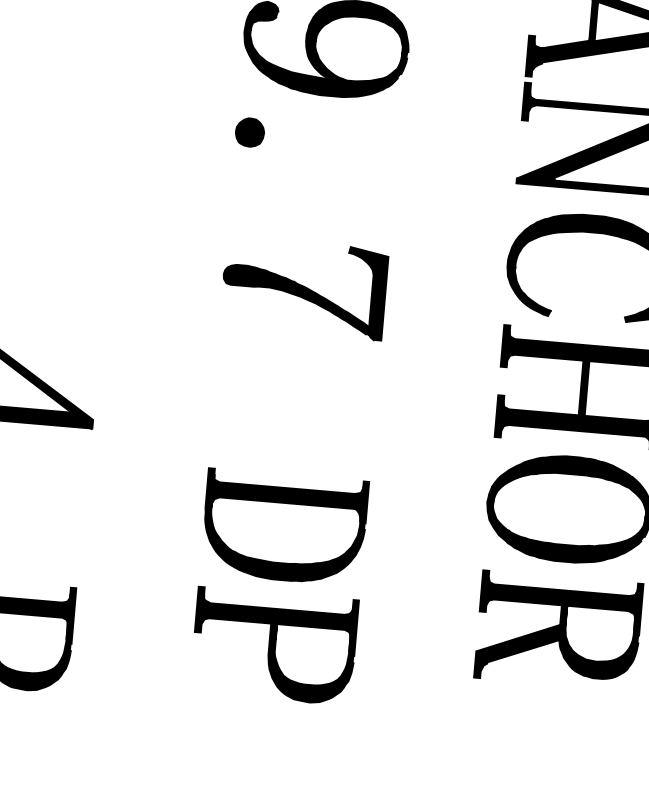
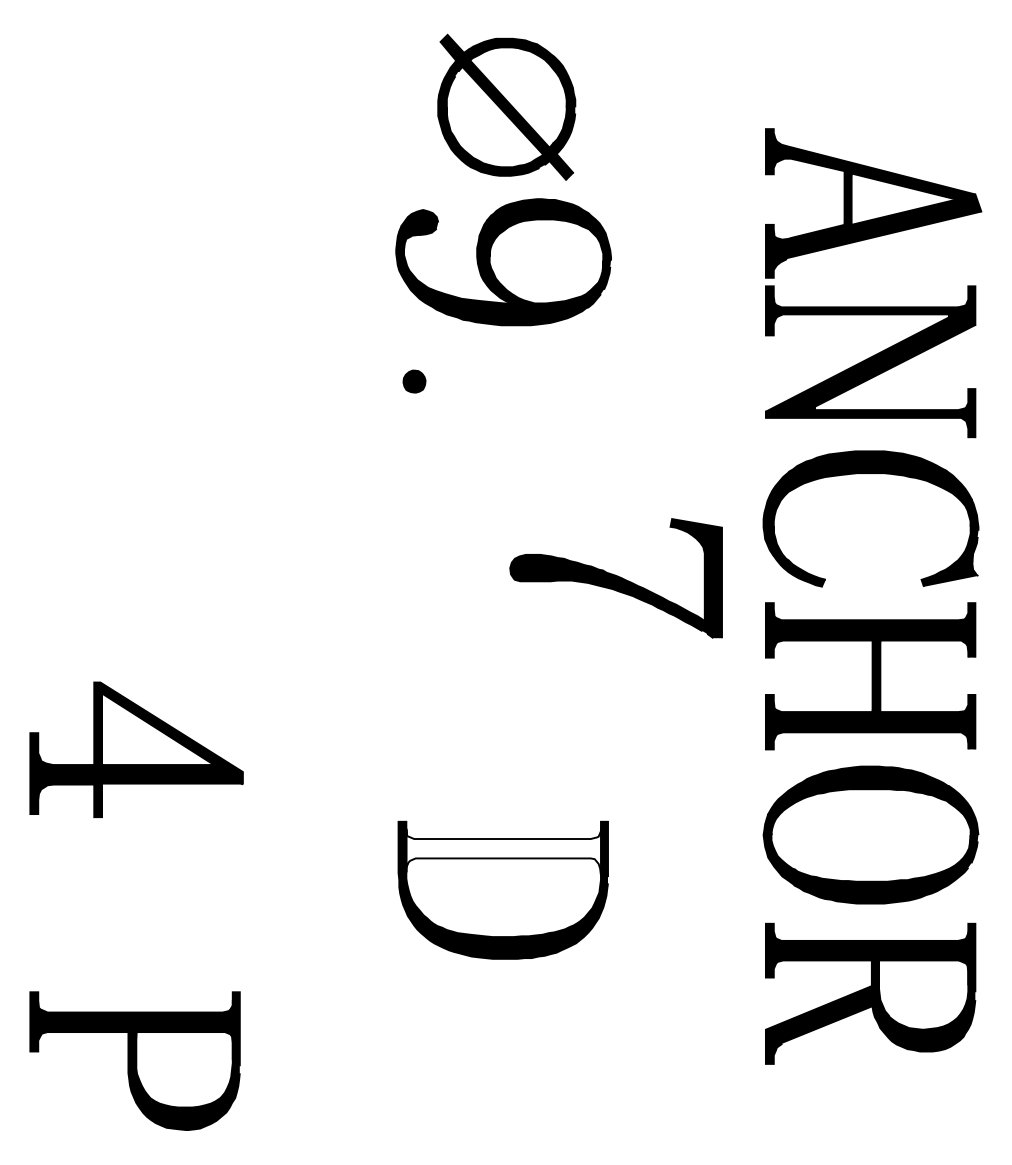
part: (249, 132) -> (414, 381), size x0.6
part: (303, 288) -> (615, 578), moved
fill: (287, 497) -> (503, 851), removed
part: (273, 646) -> (502, 1045), removed

